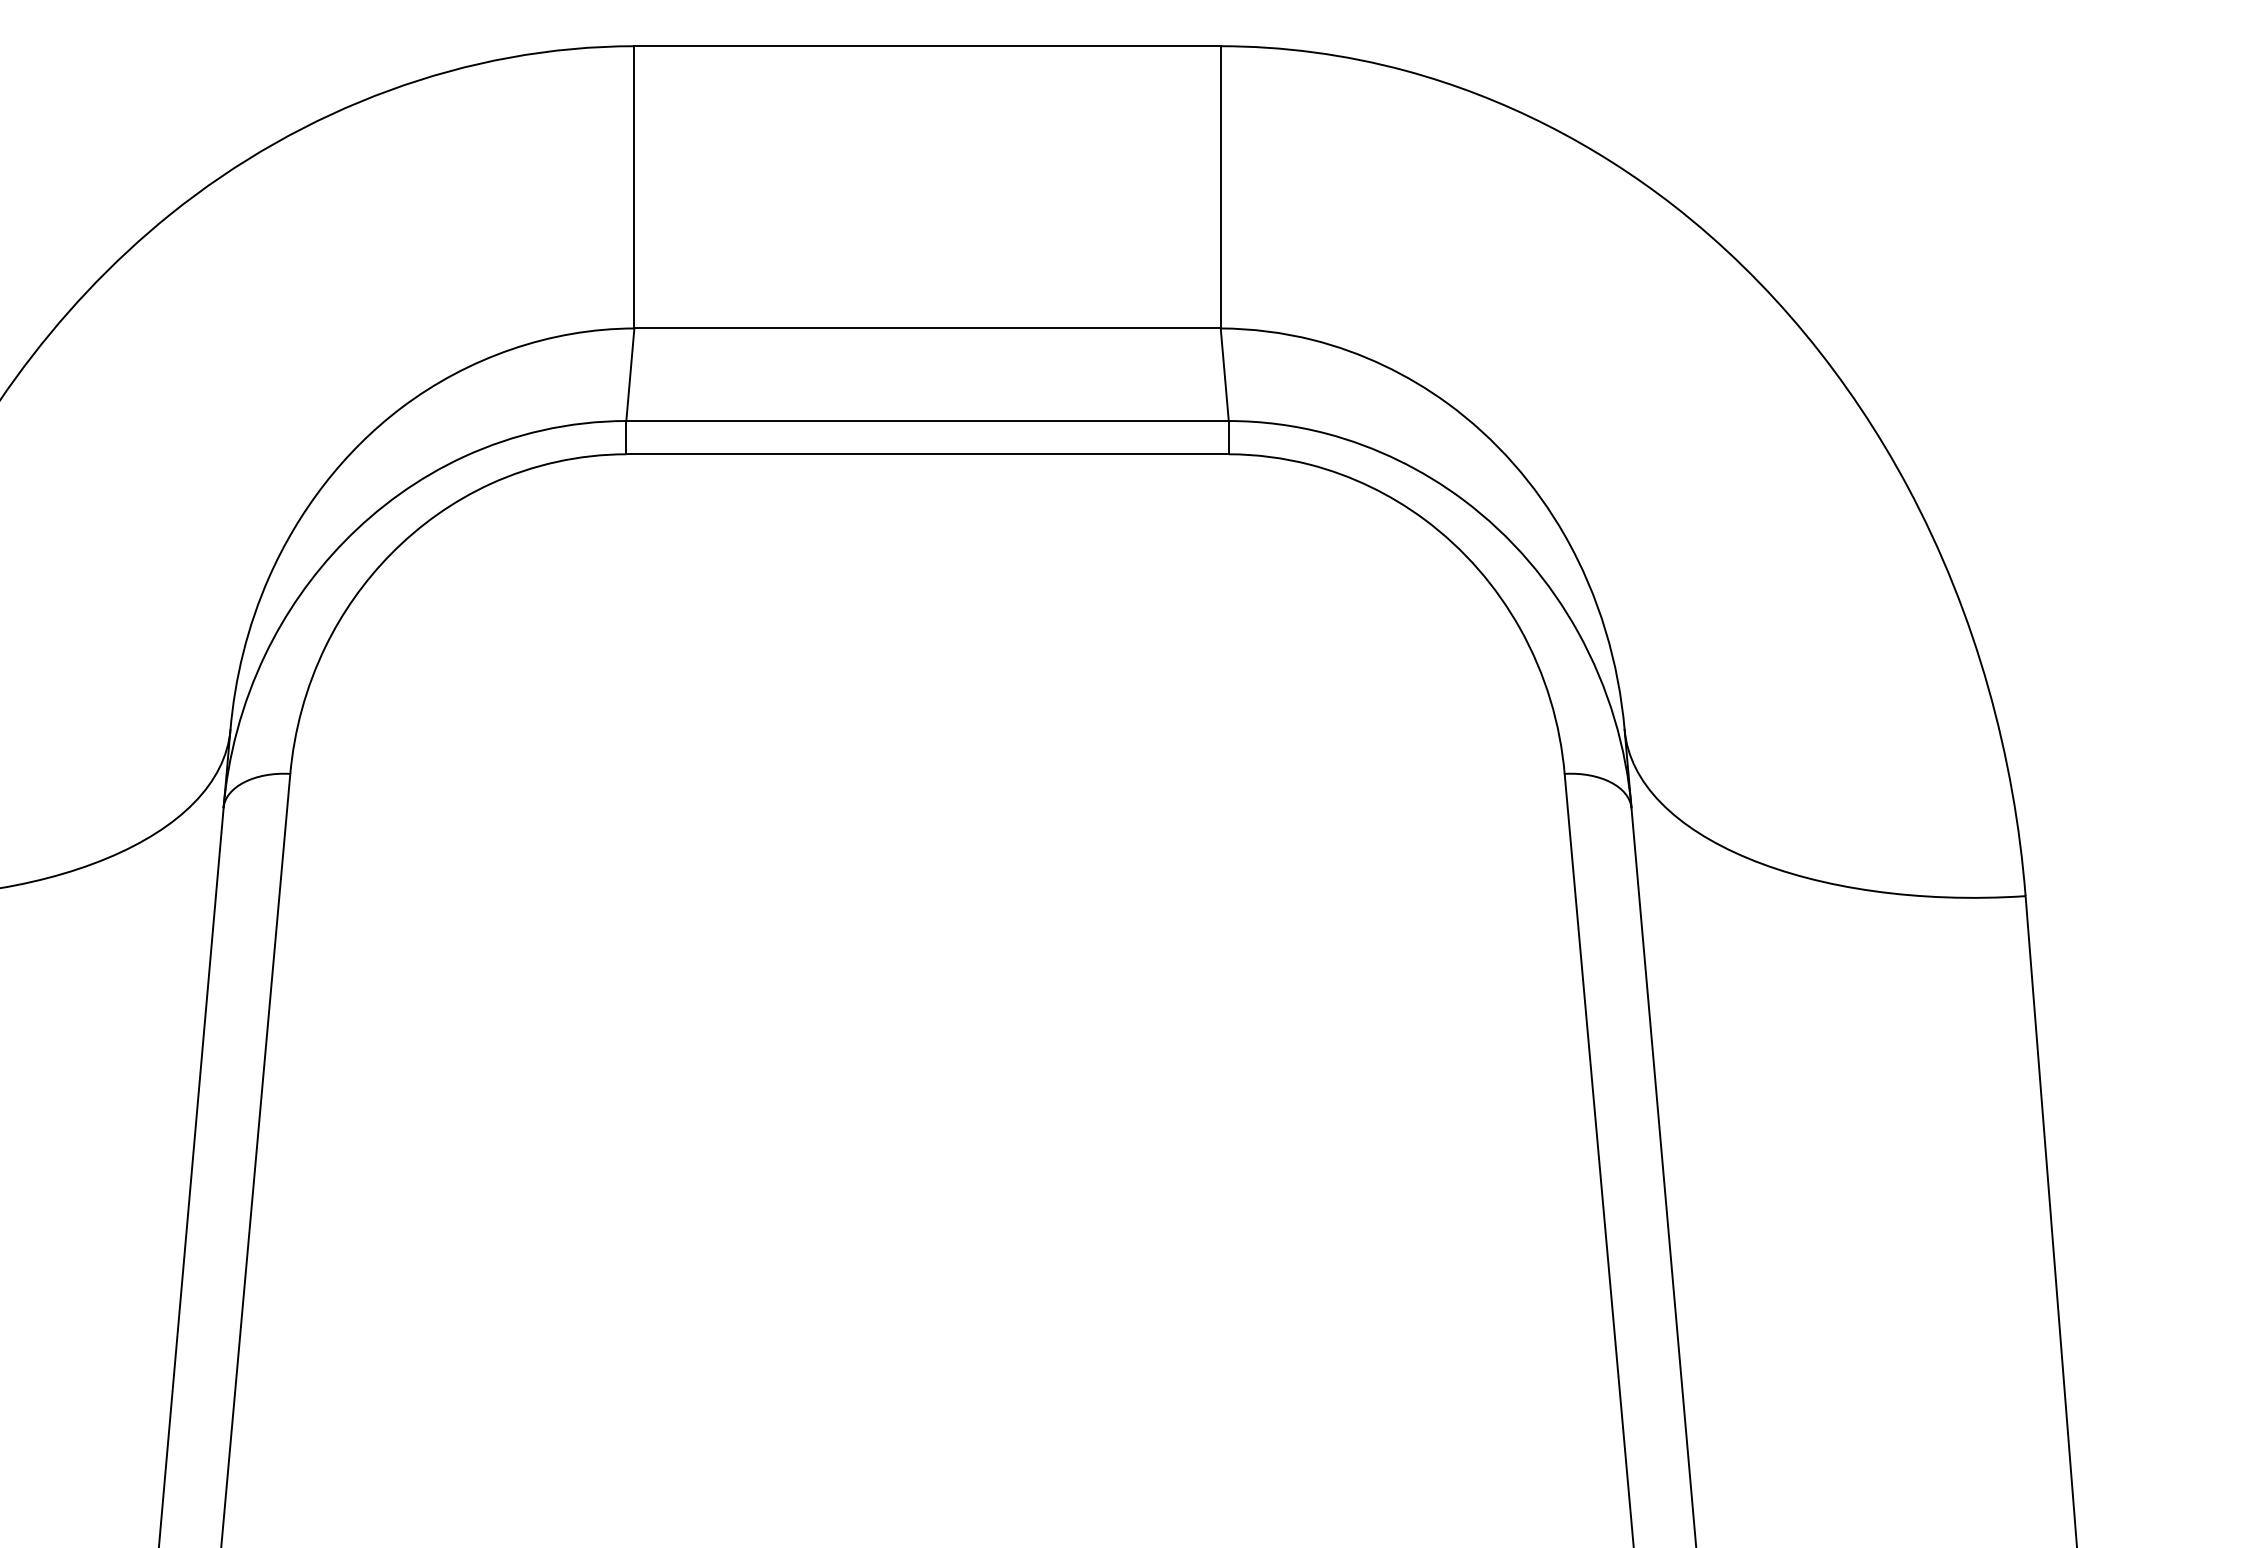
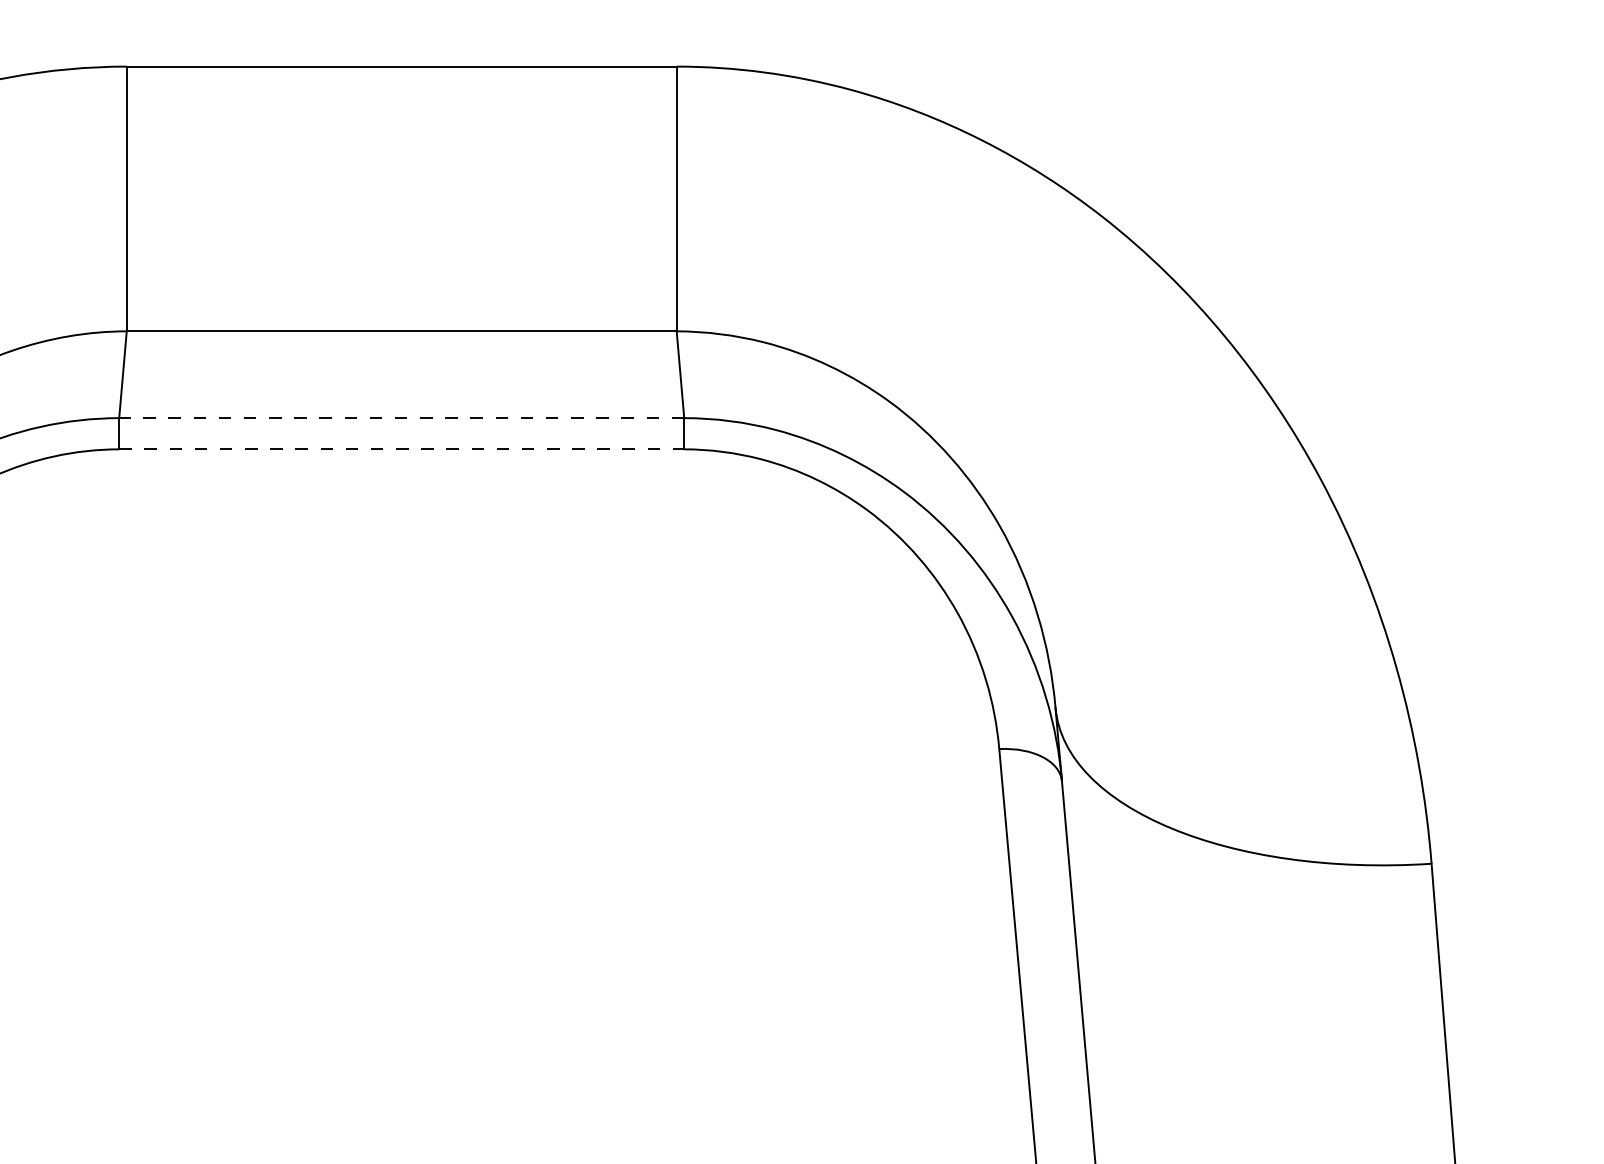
line: (927, 421) -> (401, 418), solid -> dashed
line: (928, 454) -> (402, 449), solid -> dashed

